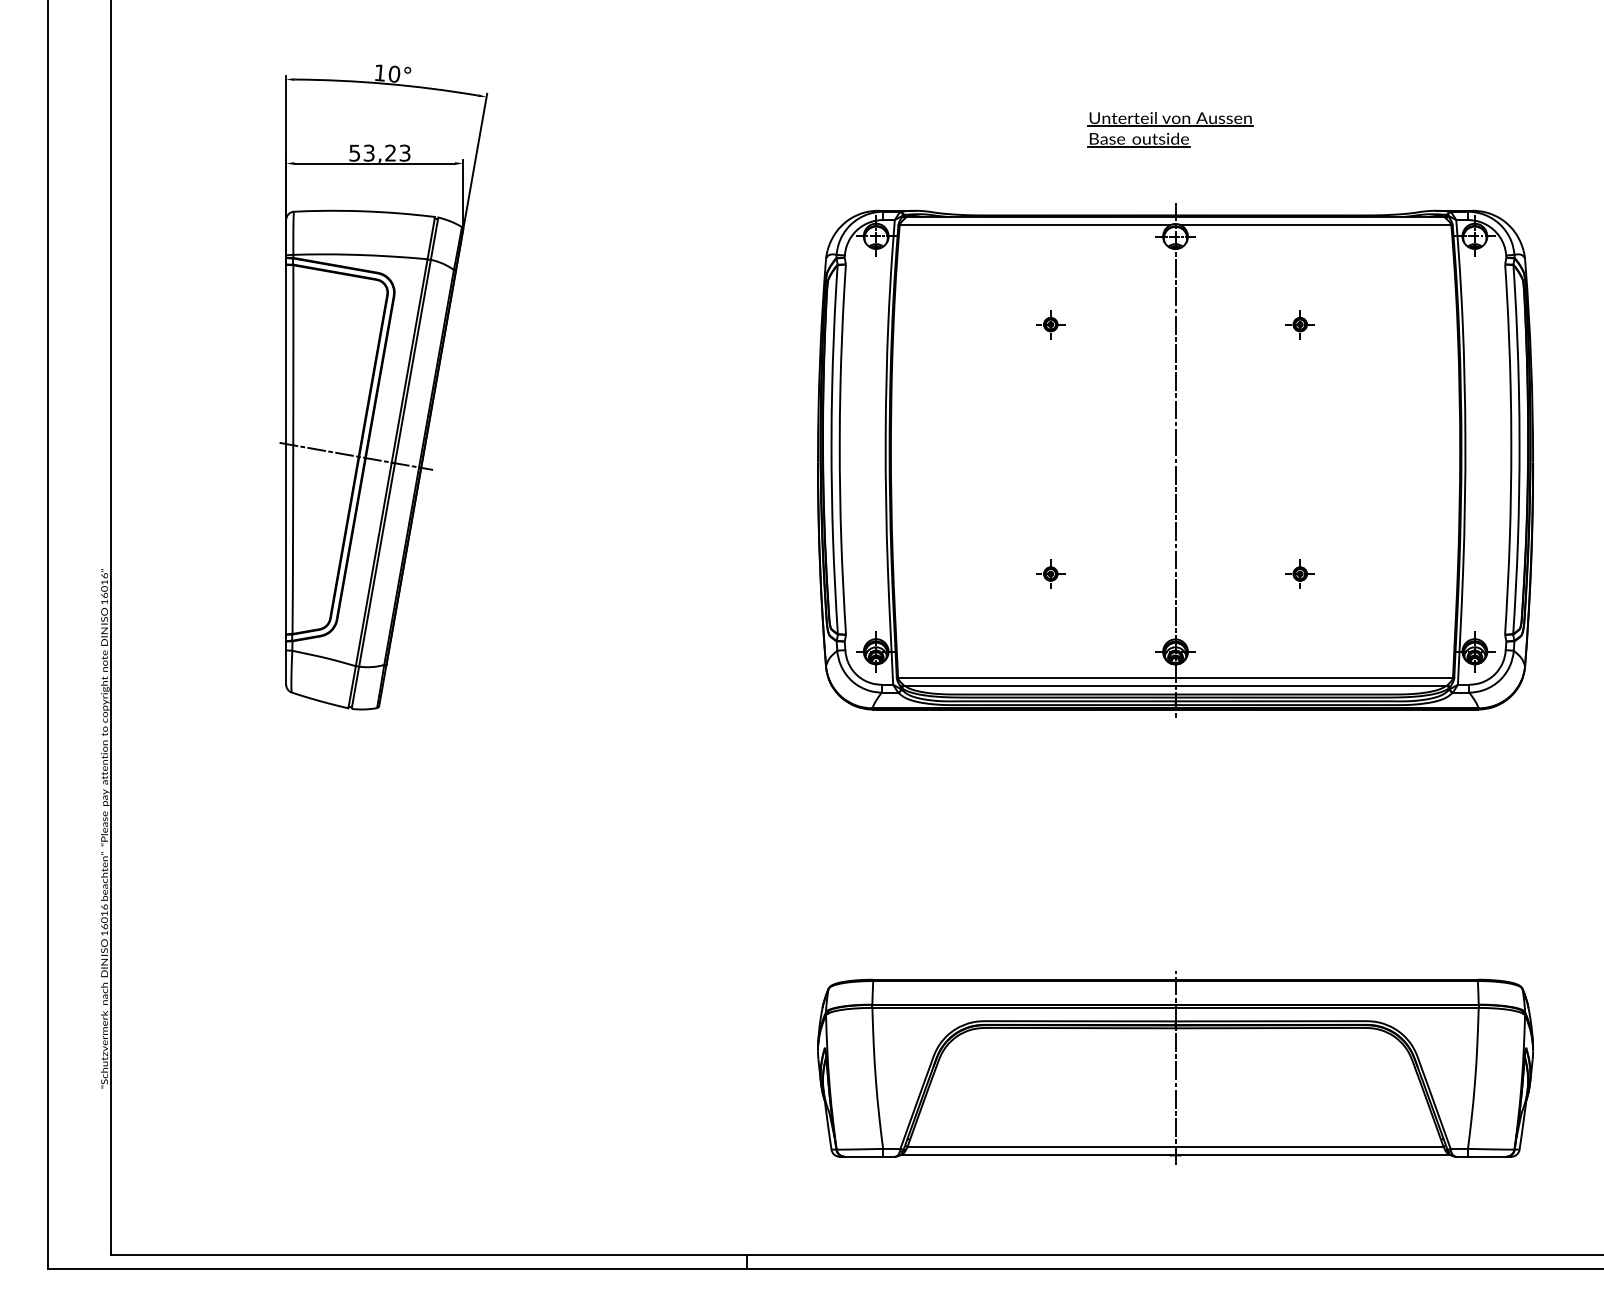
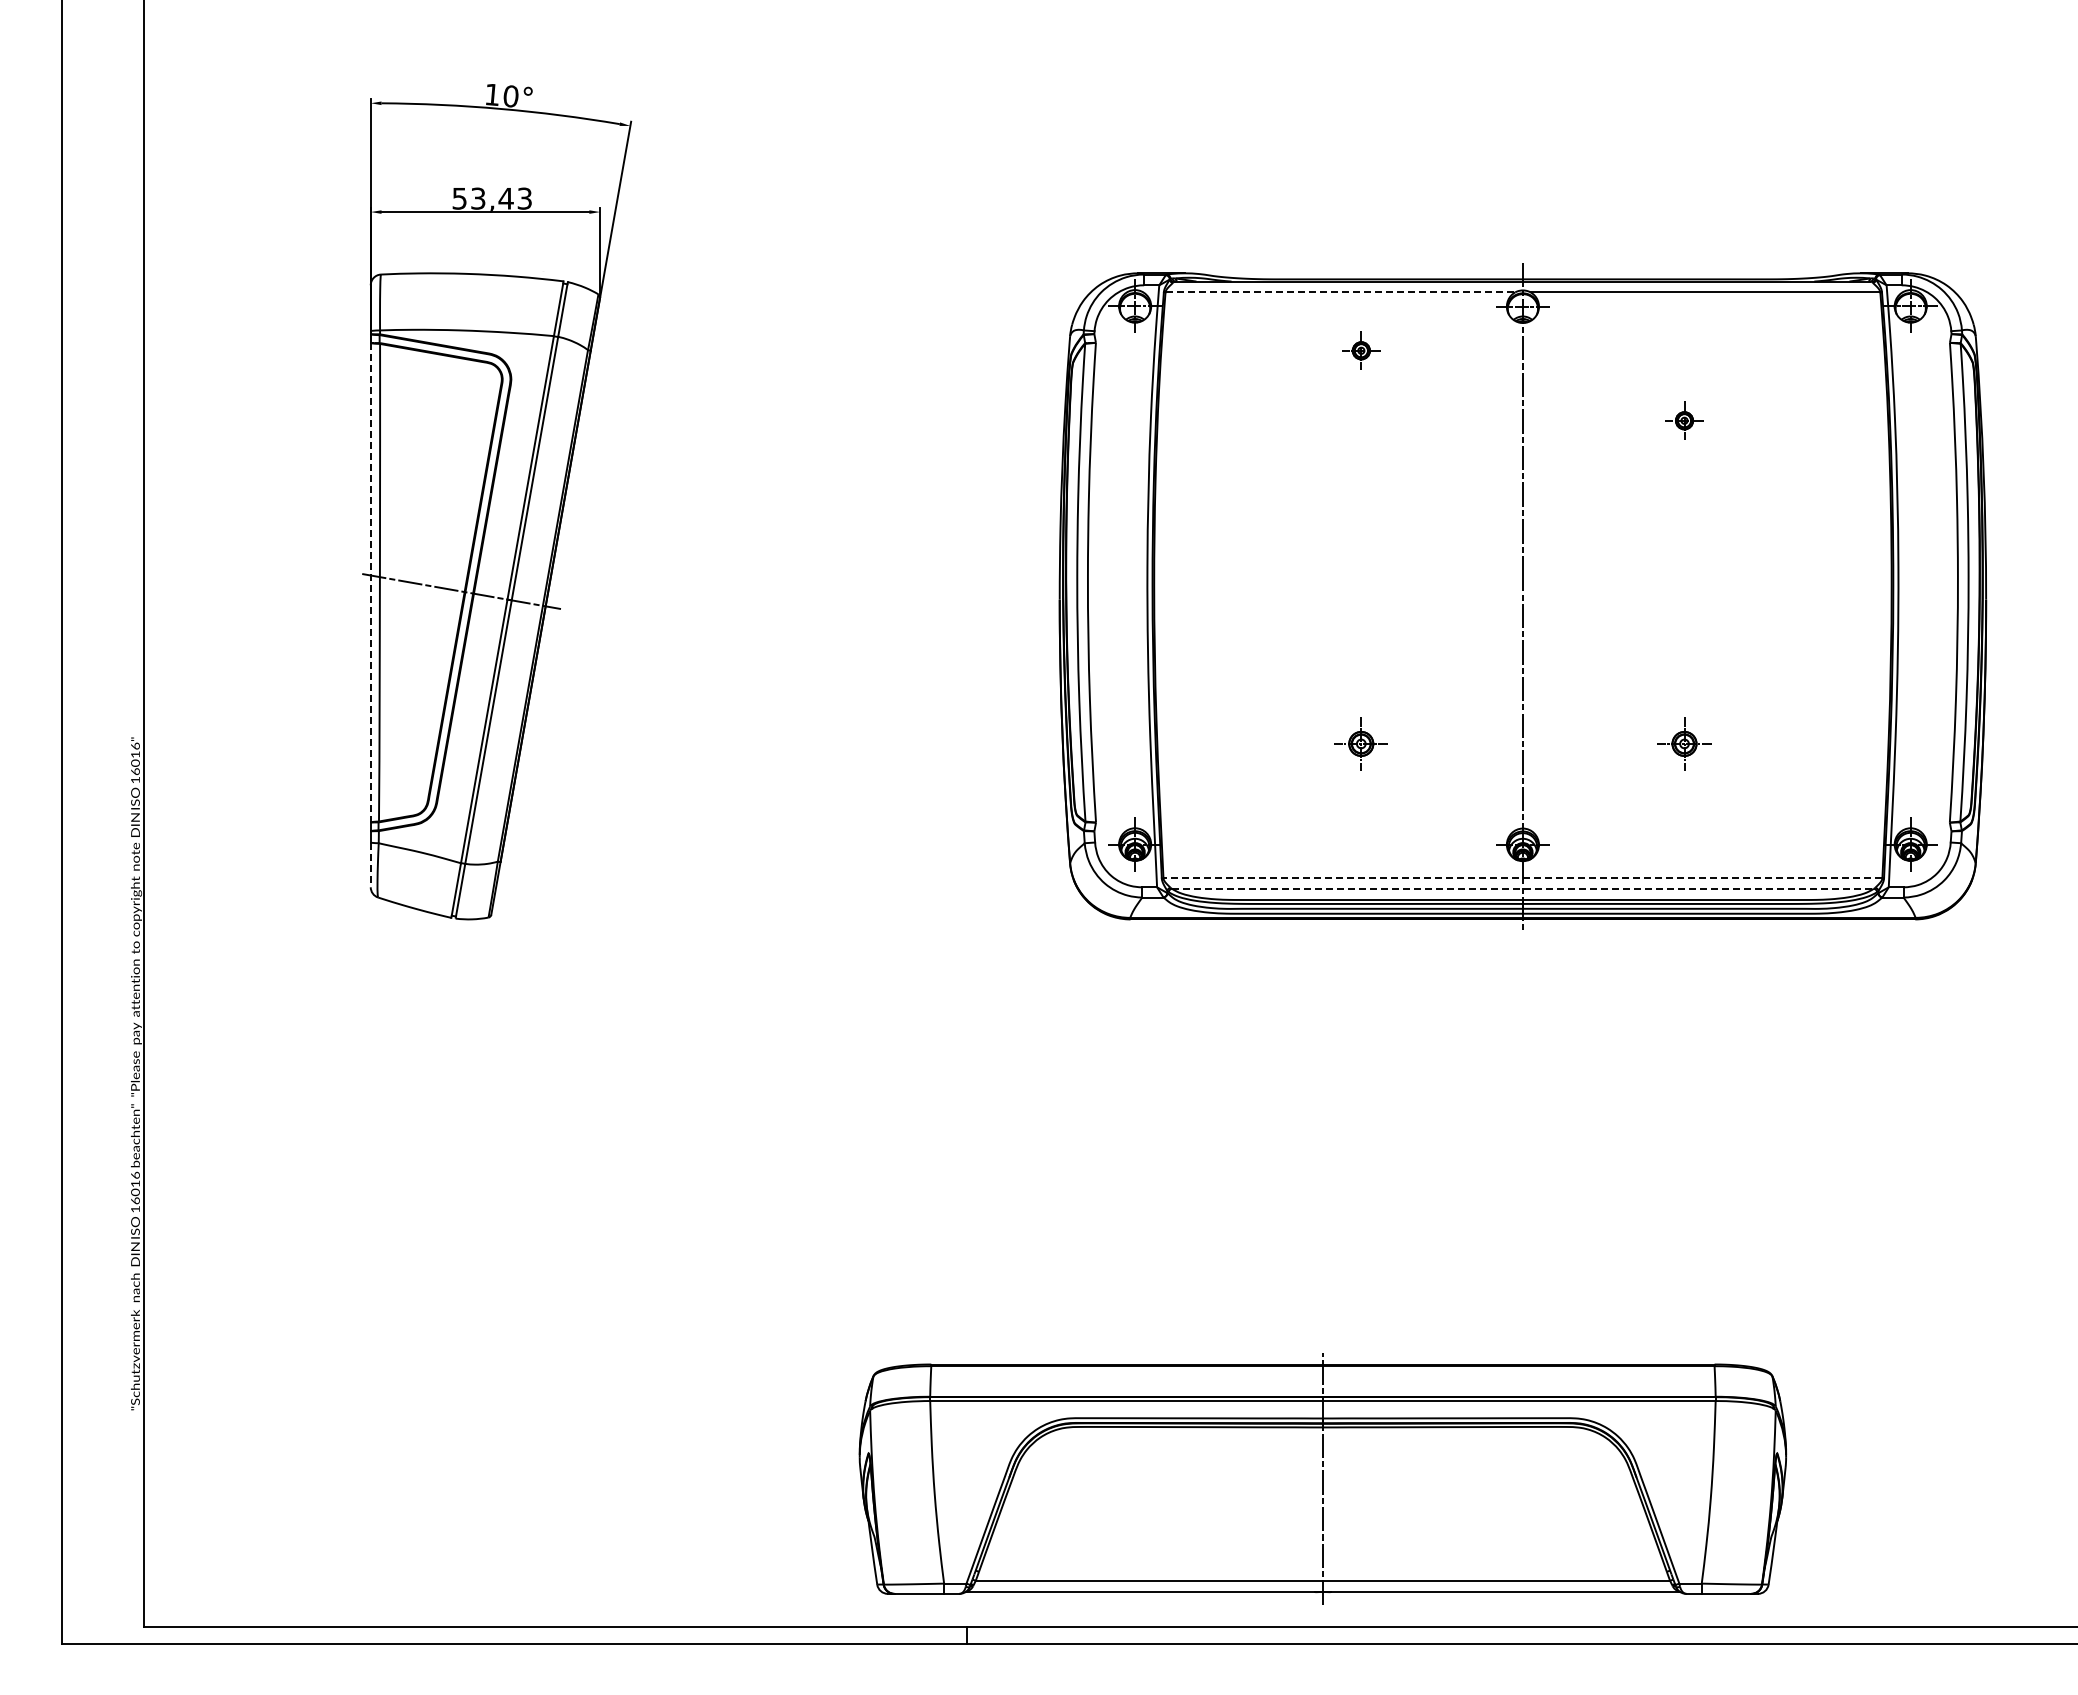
part: (1170, 129) -> (1516, 168), removed
text: (390, 153) -> (505, 198), 53,23 -> 53,43
line: (1034, 225) -> (1340, 292), solid -> dashed
part: (1050, 324) -> (1361, 350), moved
line: (285, 449) -> (370, 582), solid -> dashed
part: (1050, 573) -> (1361, 743), size x1.4
part: (1300, 573) -> (1684, 743), size x1.4
line: (285, 667) -> (370, 865), solid -> dashed
line: (1175, 677) -> (1522, 878), solid -> dashed
line: (1175, 685) -> (1522, 888), solid -> dashed
part: (1175, 1067) -> (1322, 1478), moved

